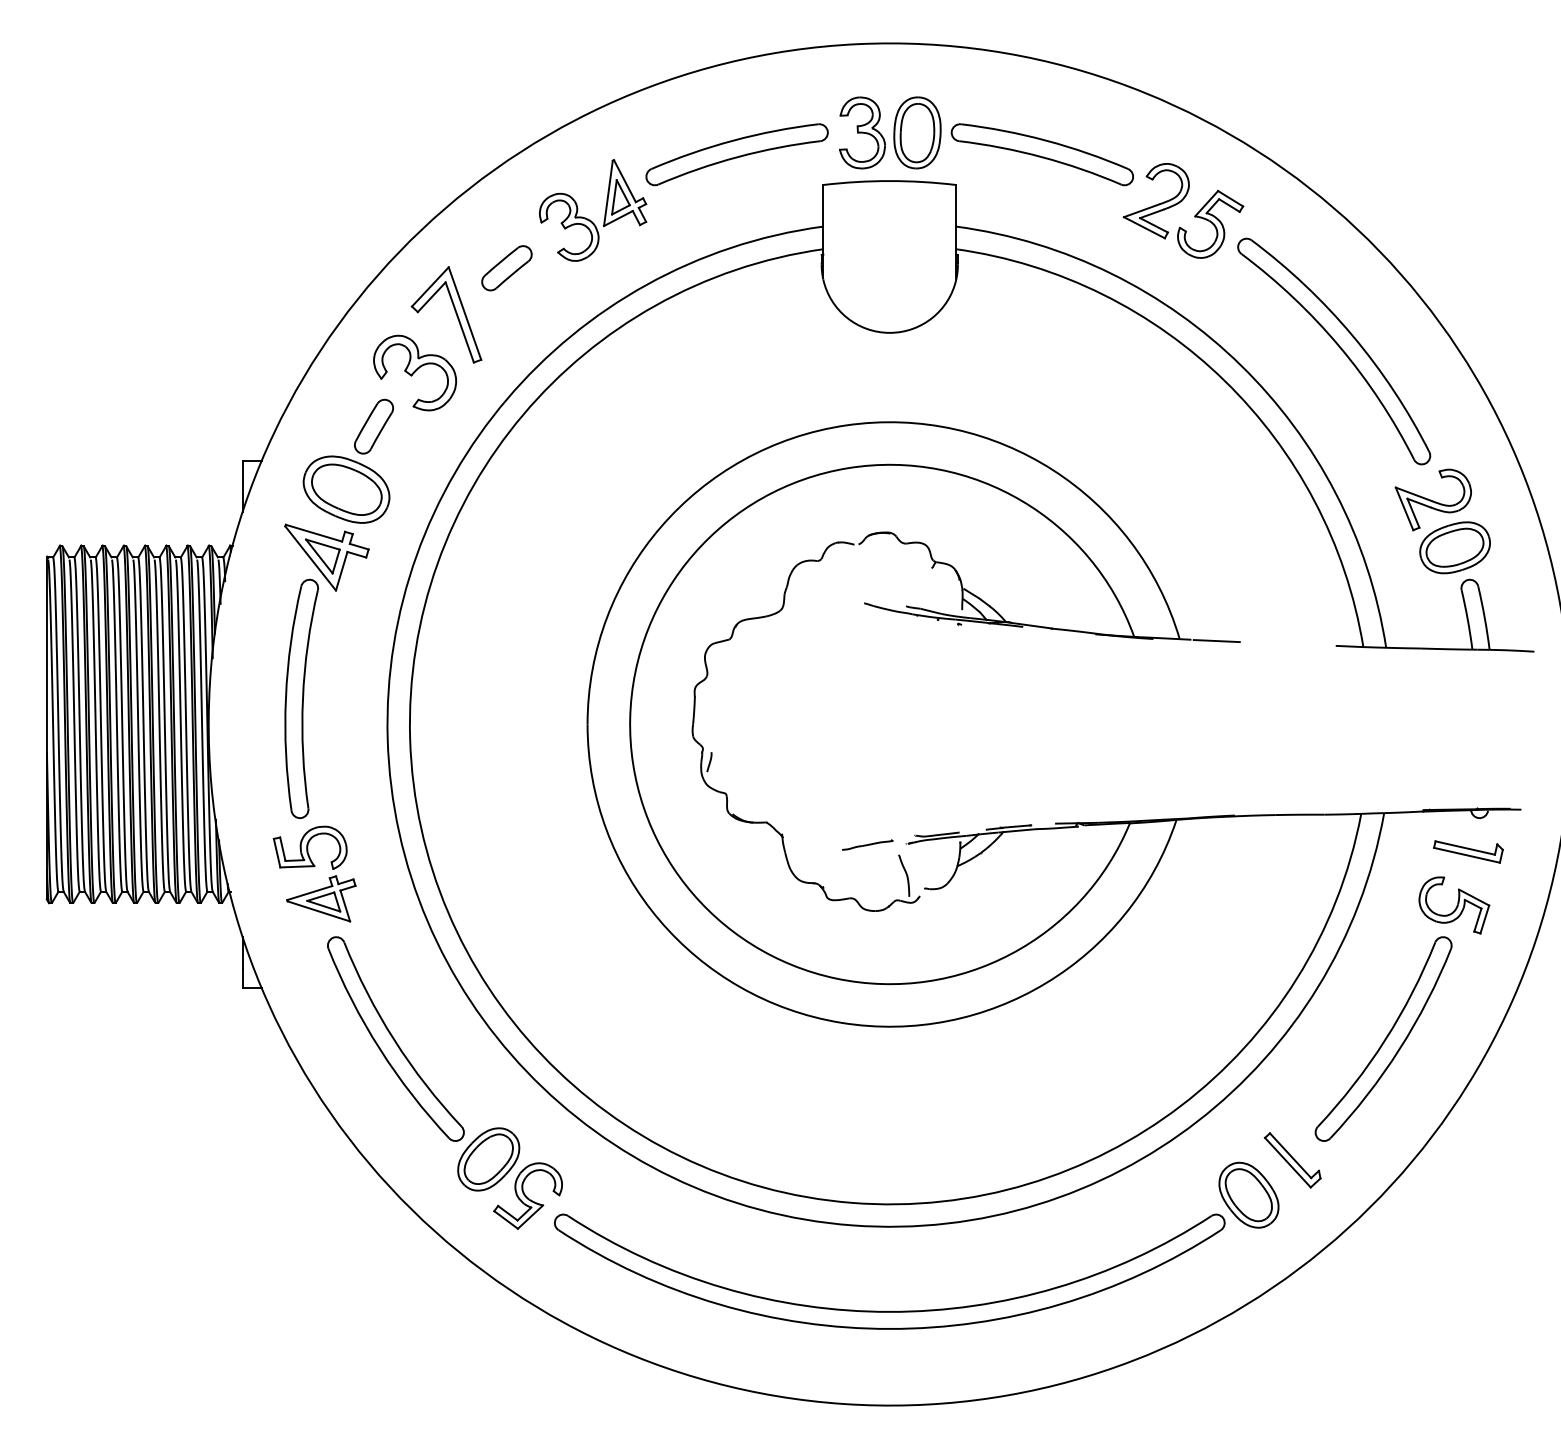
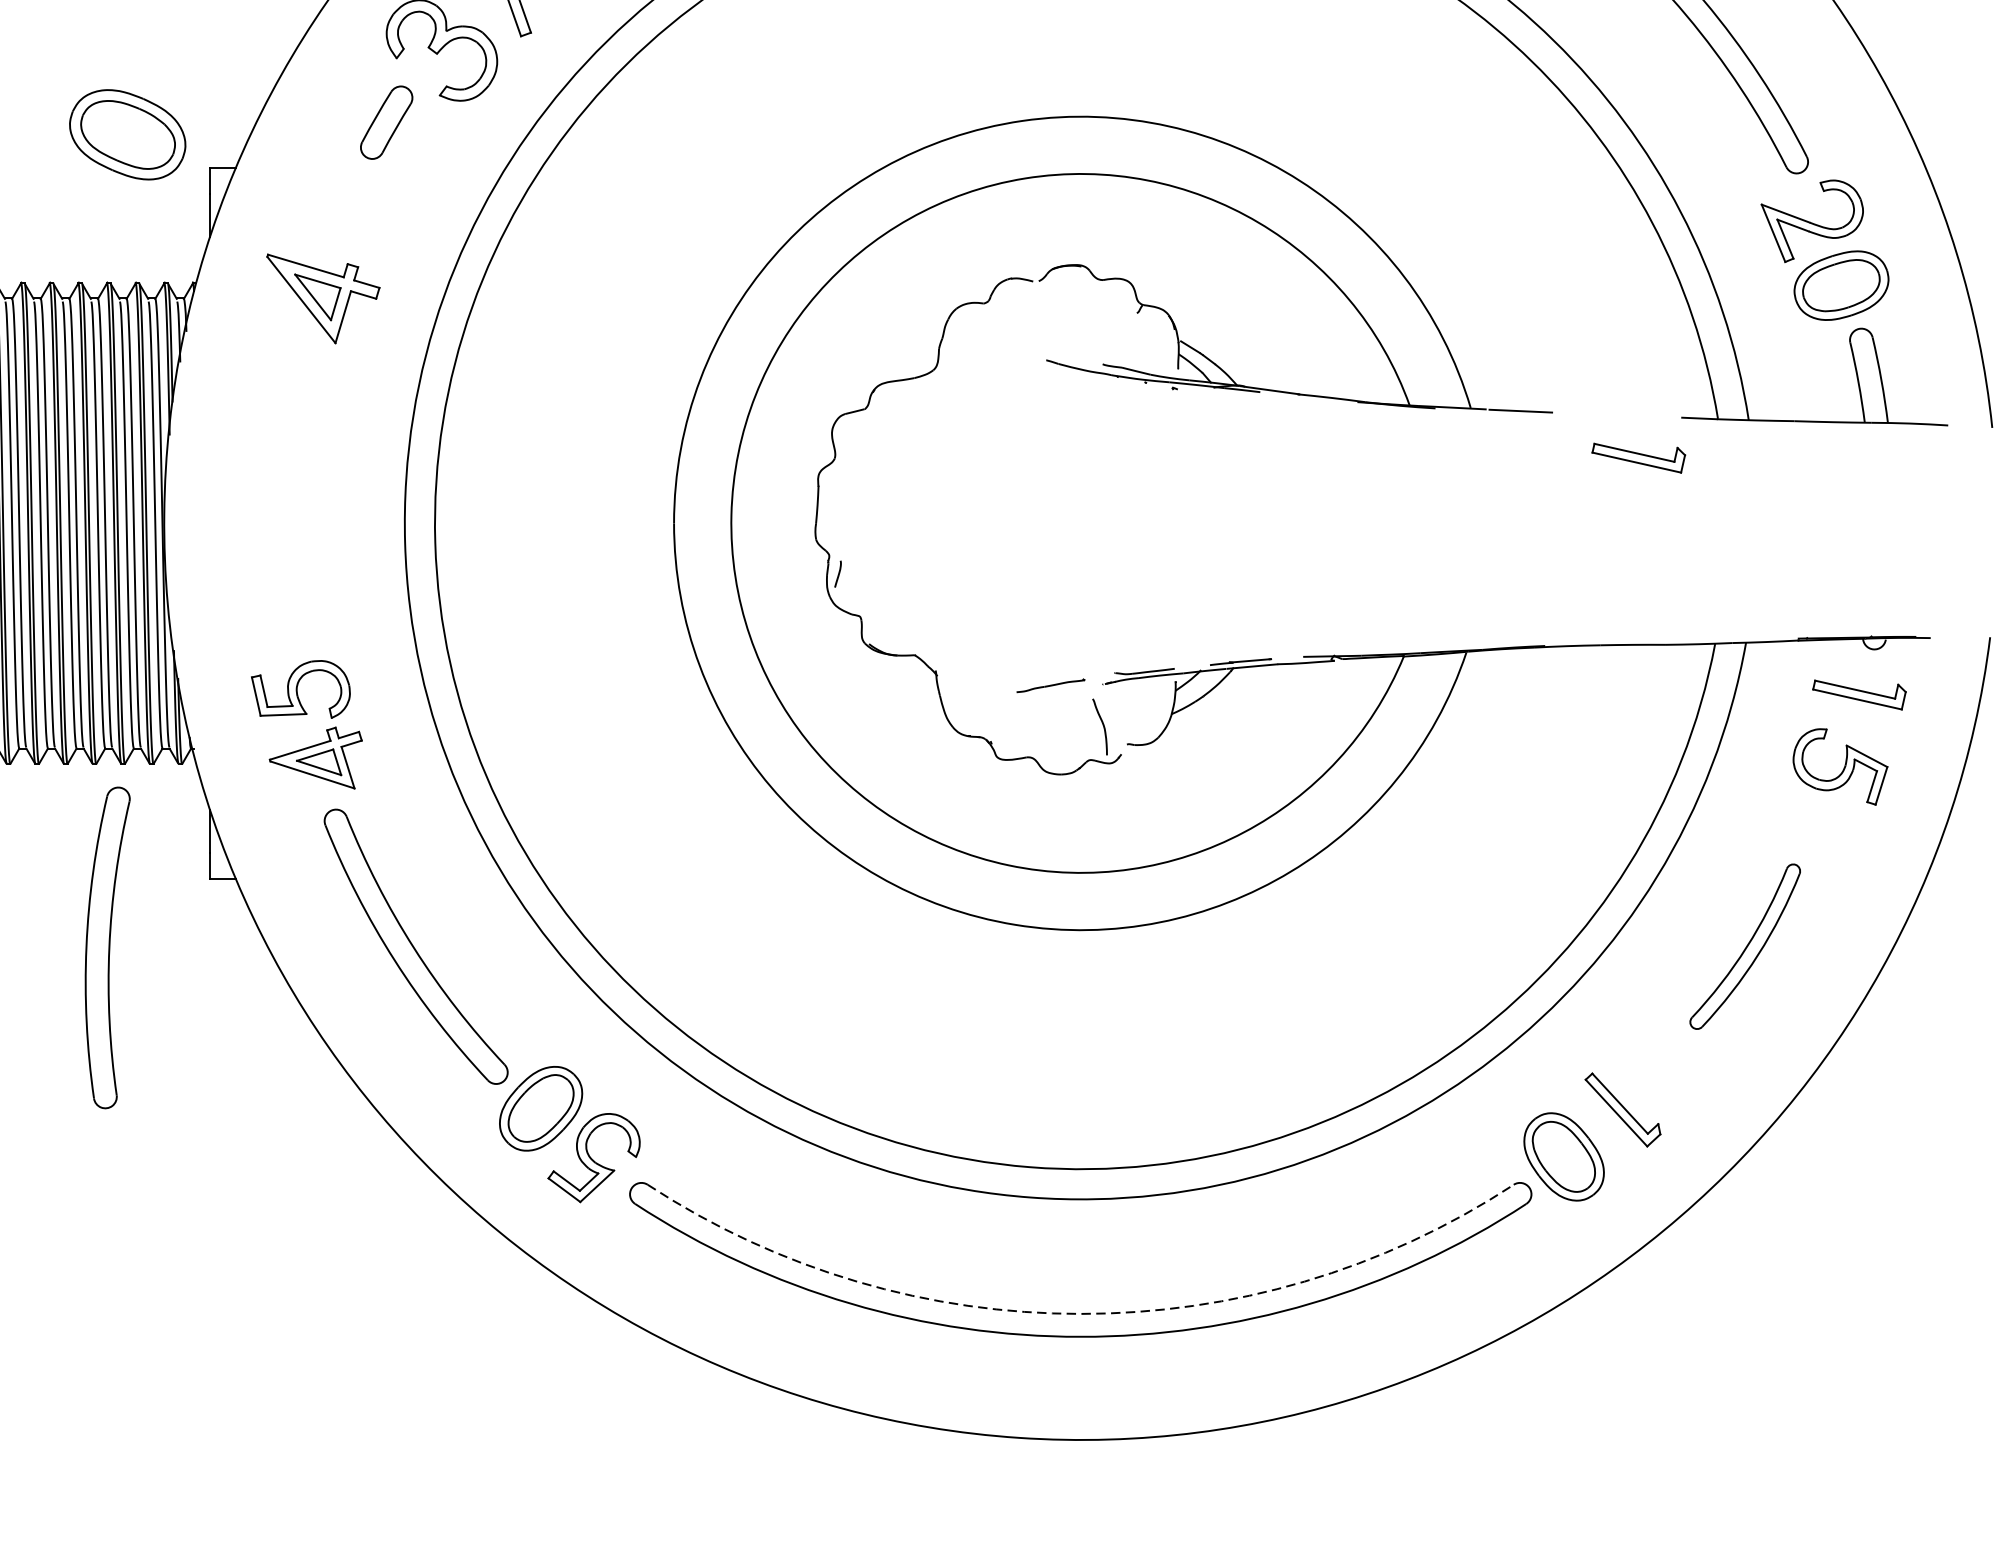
part: (346, 489) -> (127, 134), moved
part: (1304, 675) -> (1638, 457), added
part: (301, 698) -> (107, 947), moved
part: (1383, 1038) -> (1745, 945), size x0.6
arc: (889, 1311) -> (1080, 1313), solid -> dashed

